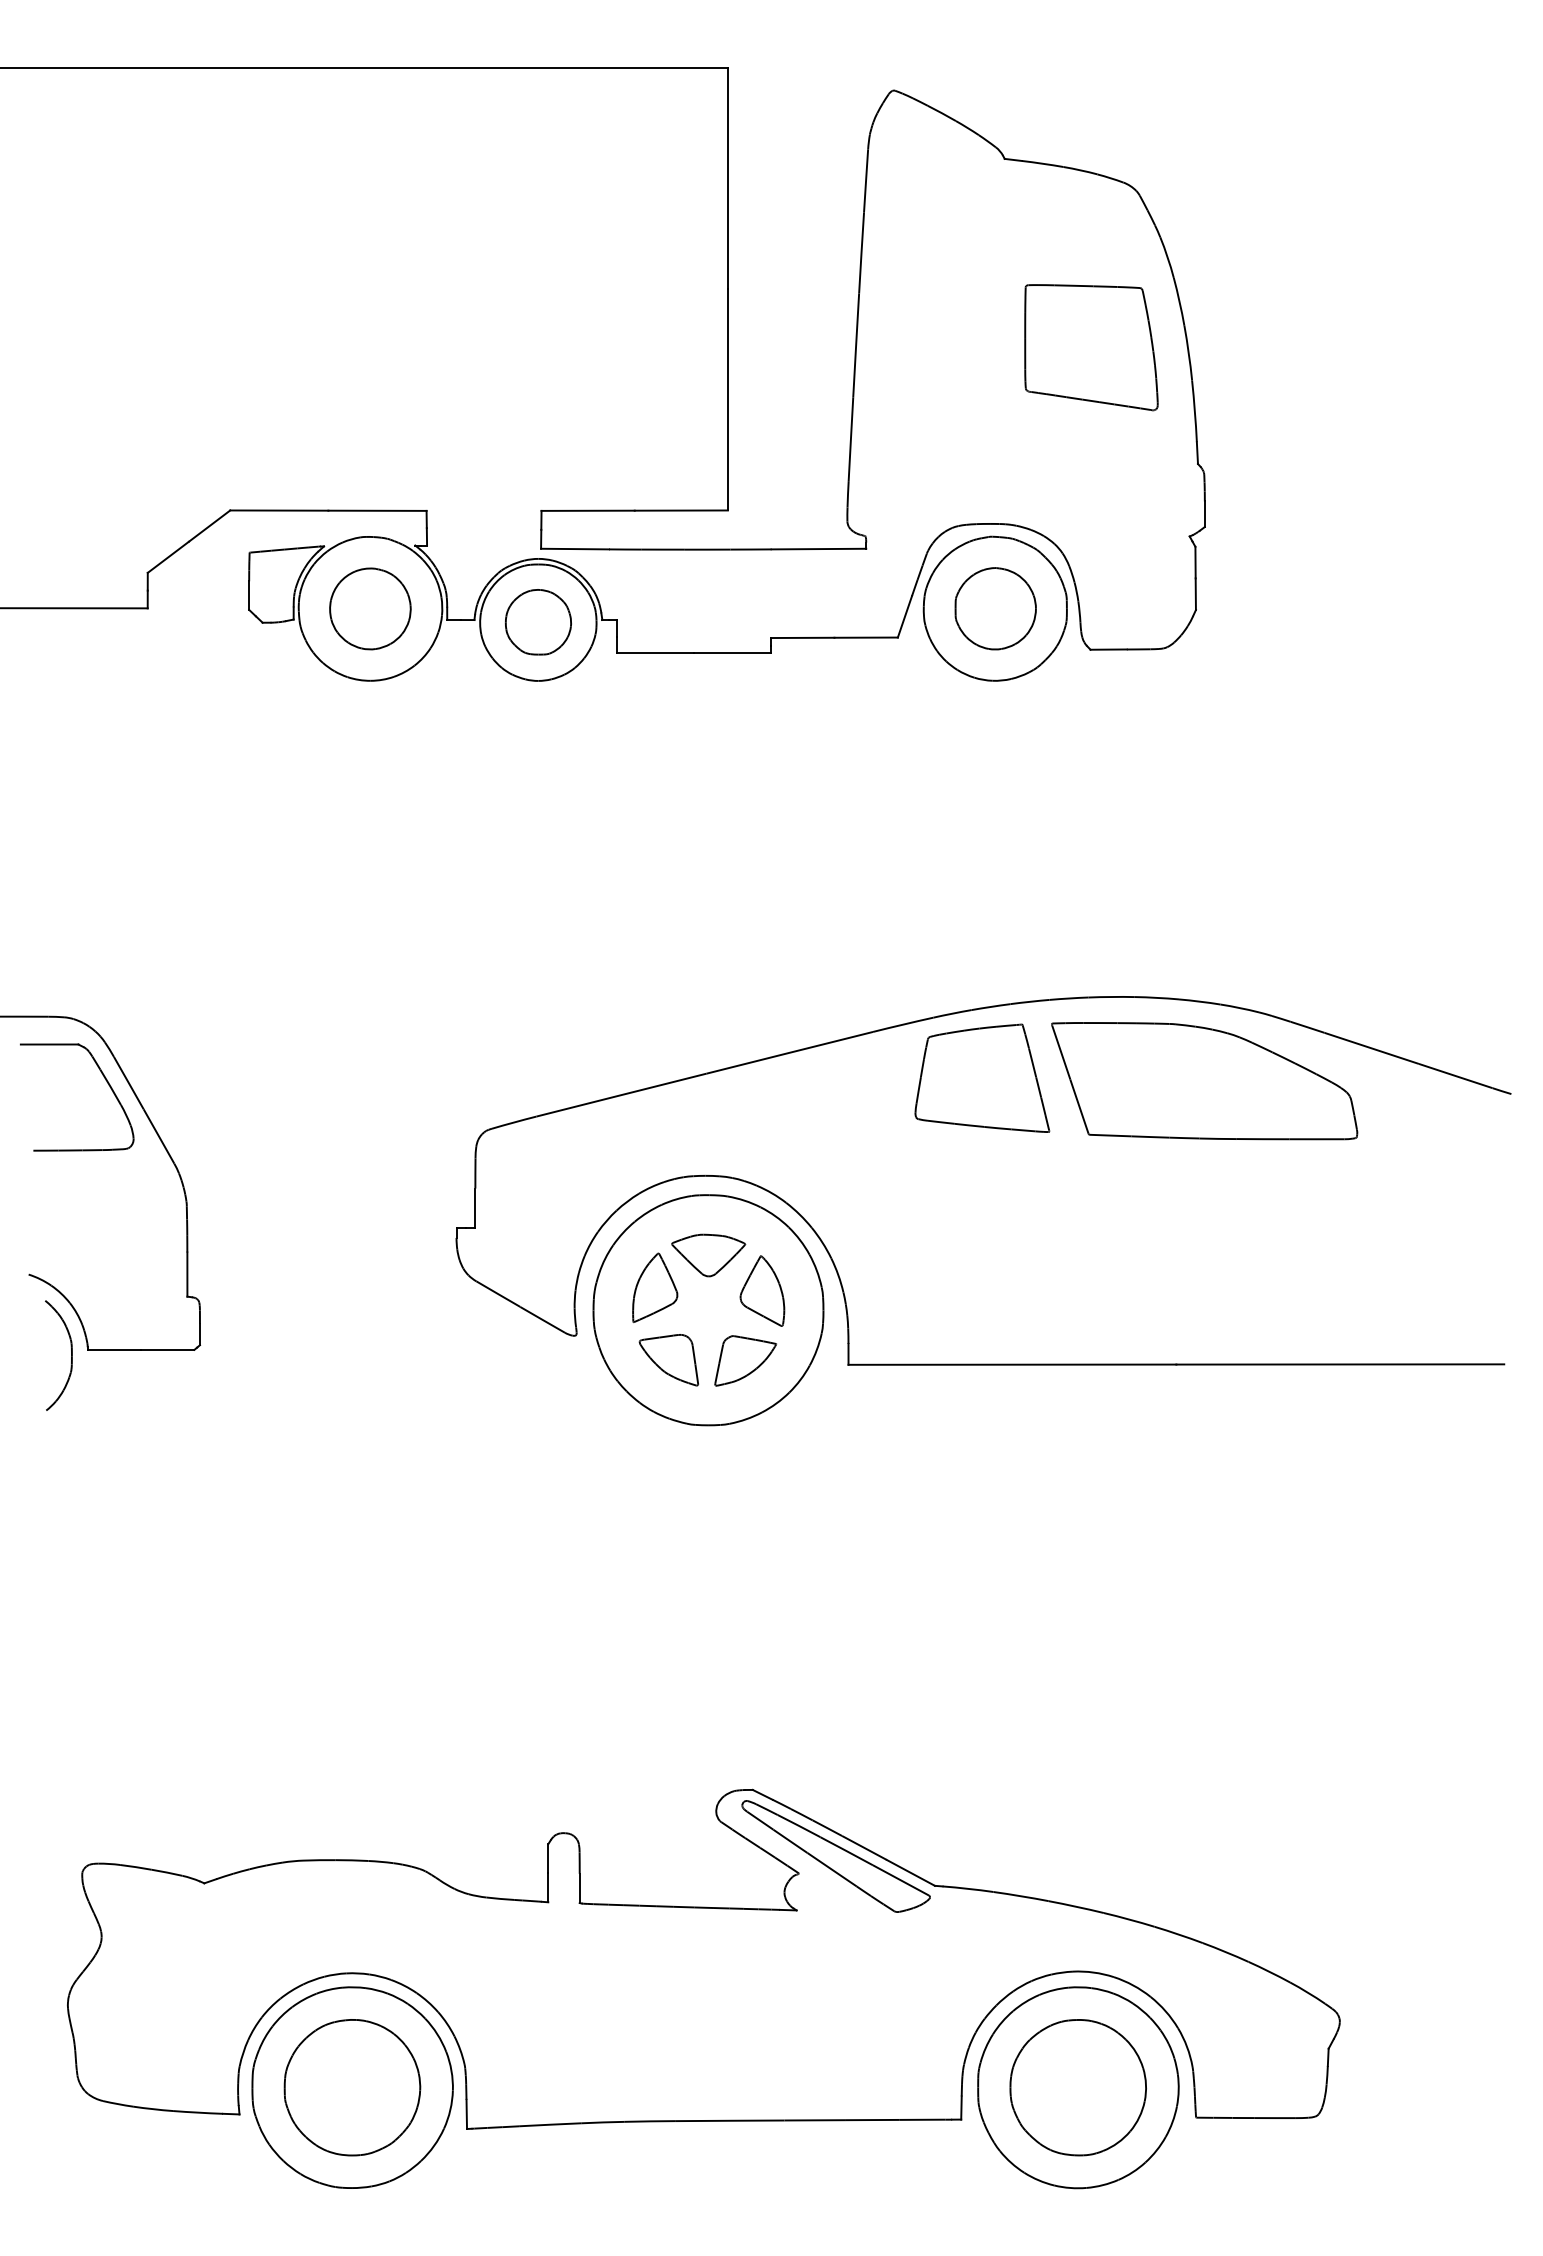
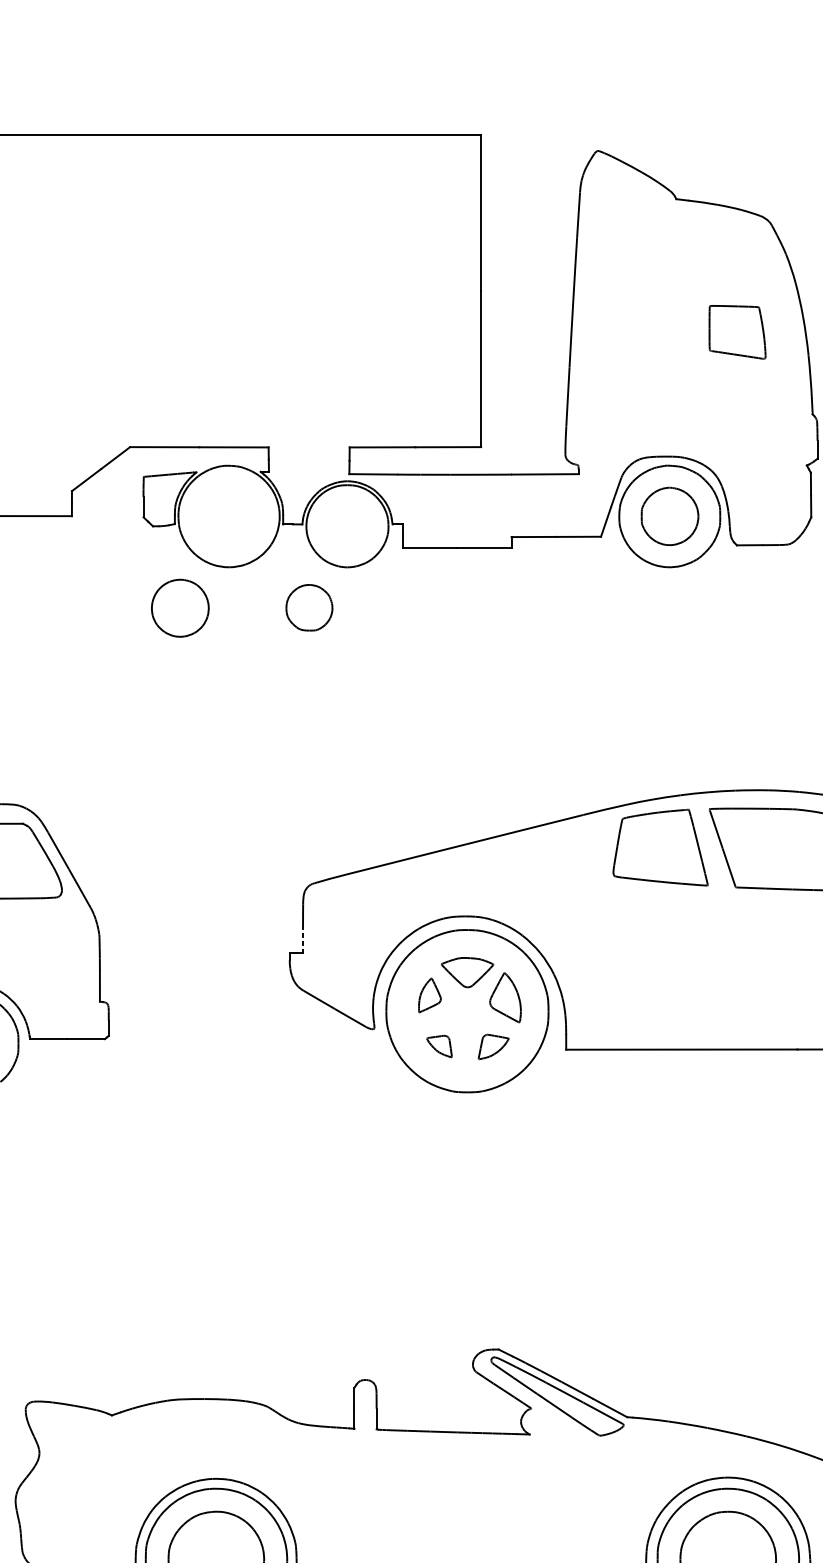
part: (1091, 347) -> (737, 332), size x0.6
part: (370, 608) -> (180, 607), moved
part: (538, 622) -> (309, 607), moved
line: (475, 1208) -> (303, 939), solid -> dashed
part: (655, 1287) -> (430, 995), size x0.7
part: (668, 1360) -> (439, 1046), size x0.6
part: (745, 1360) -> (493, 1046), size x0.7

